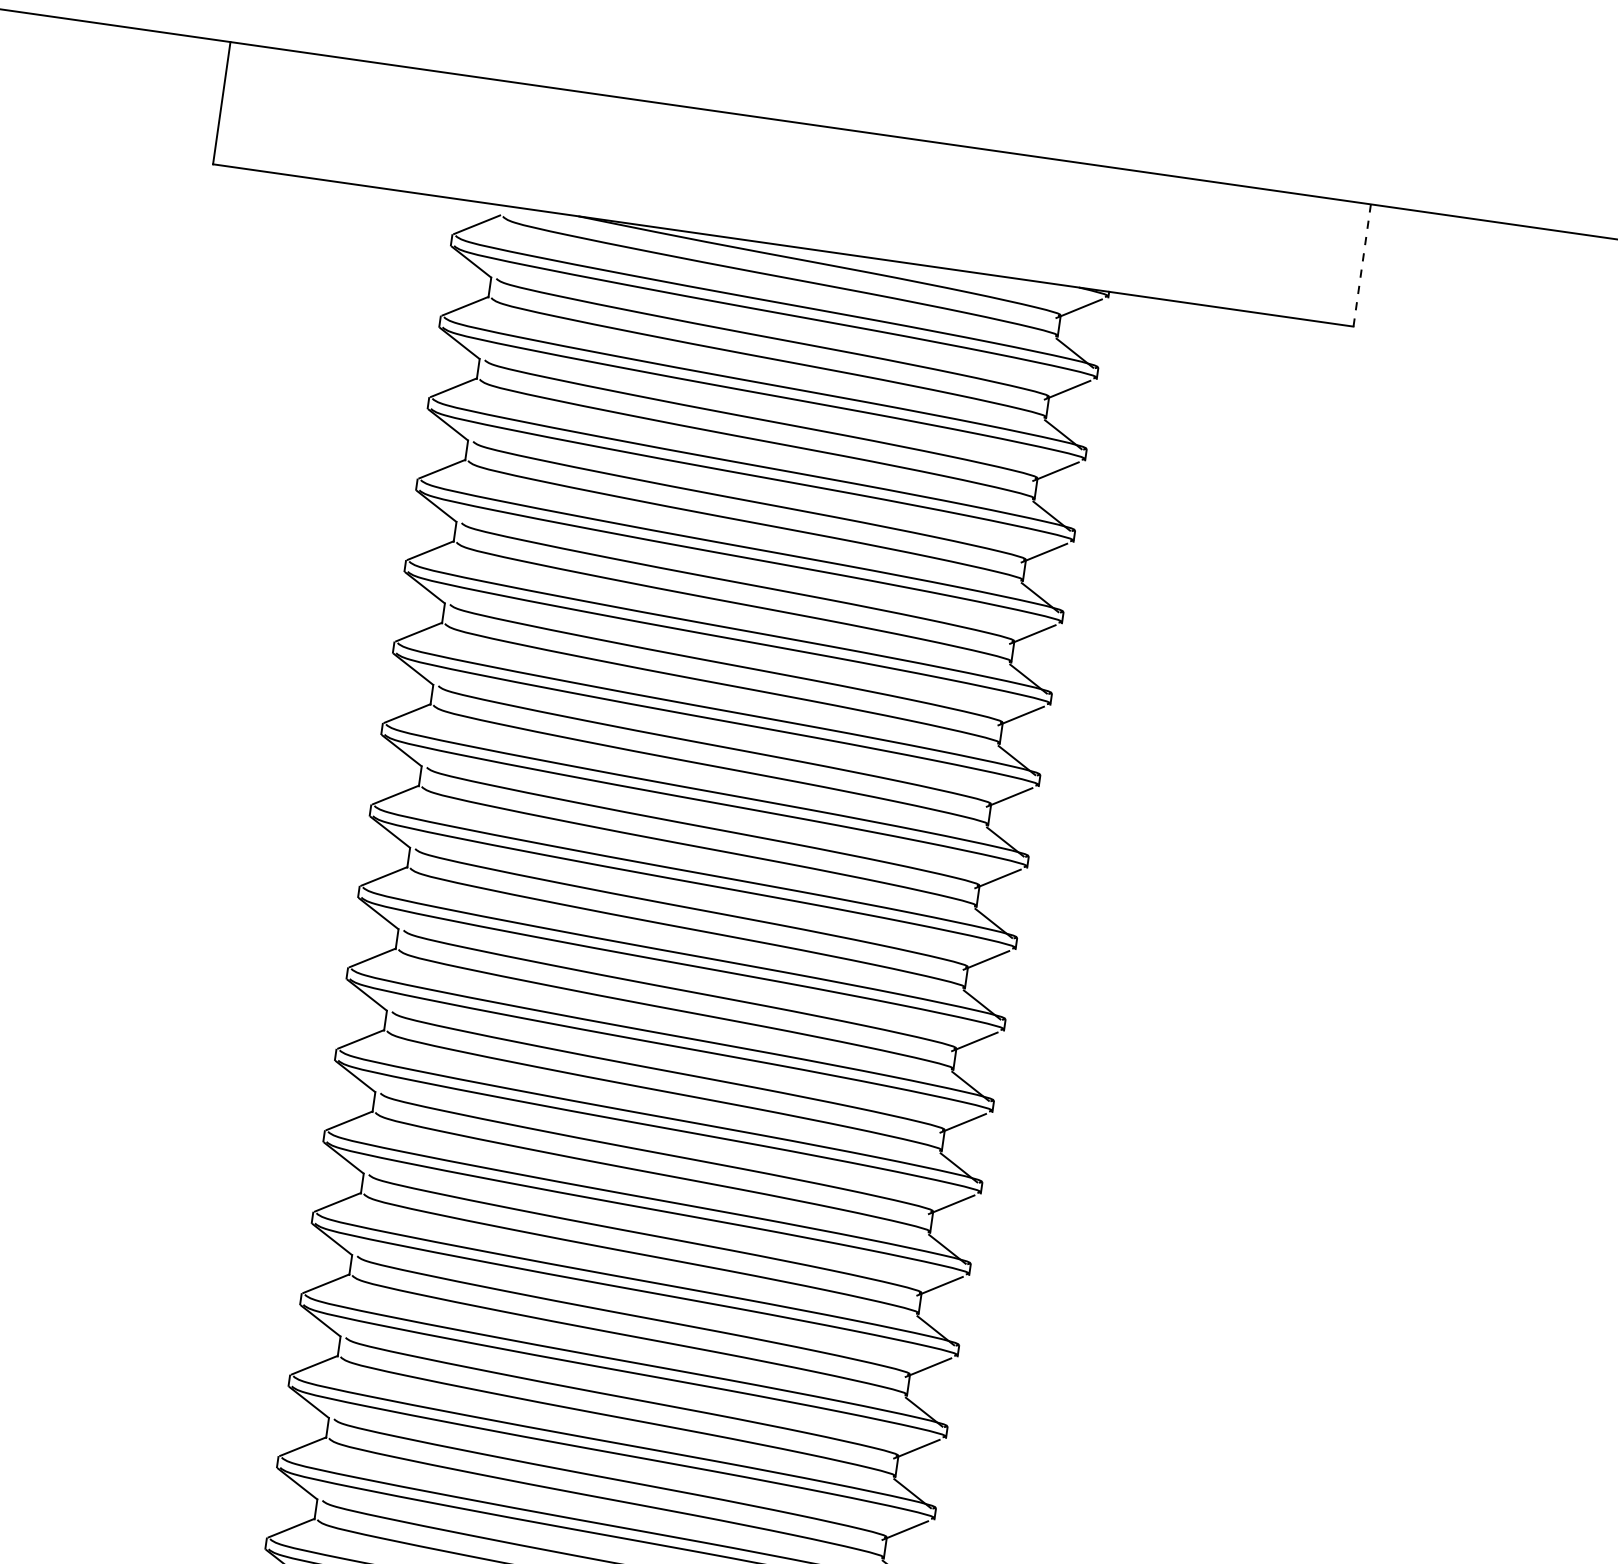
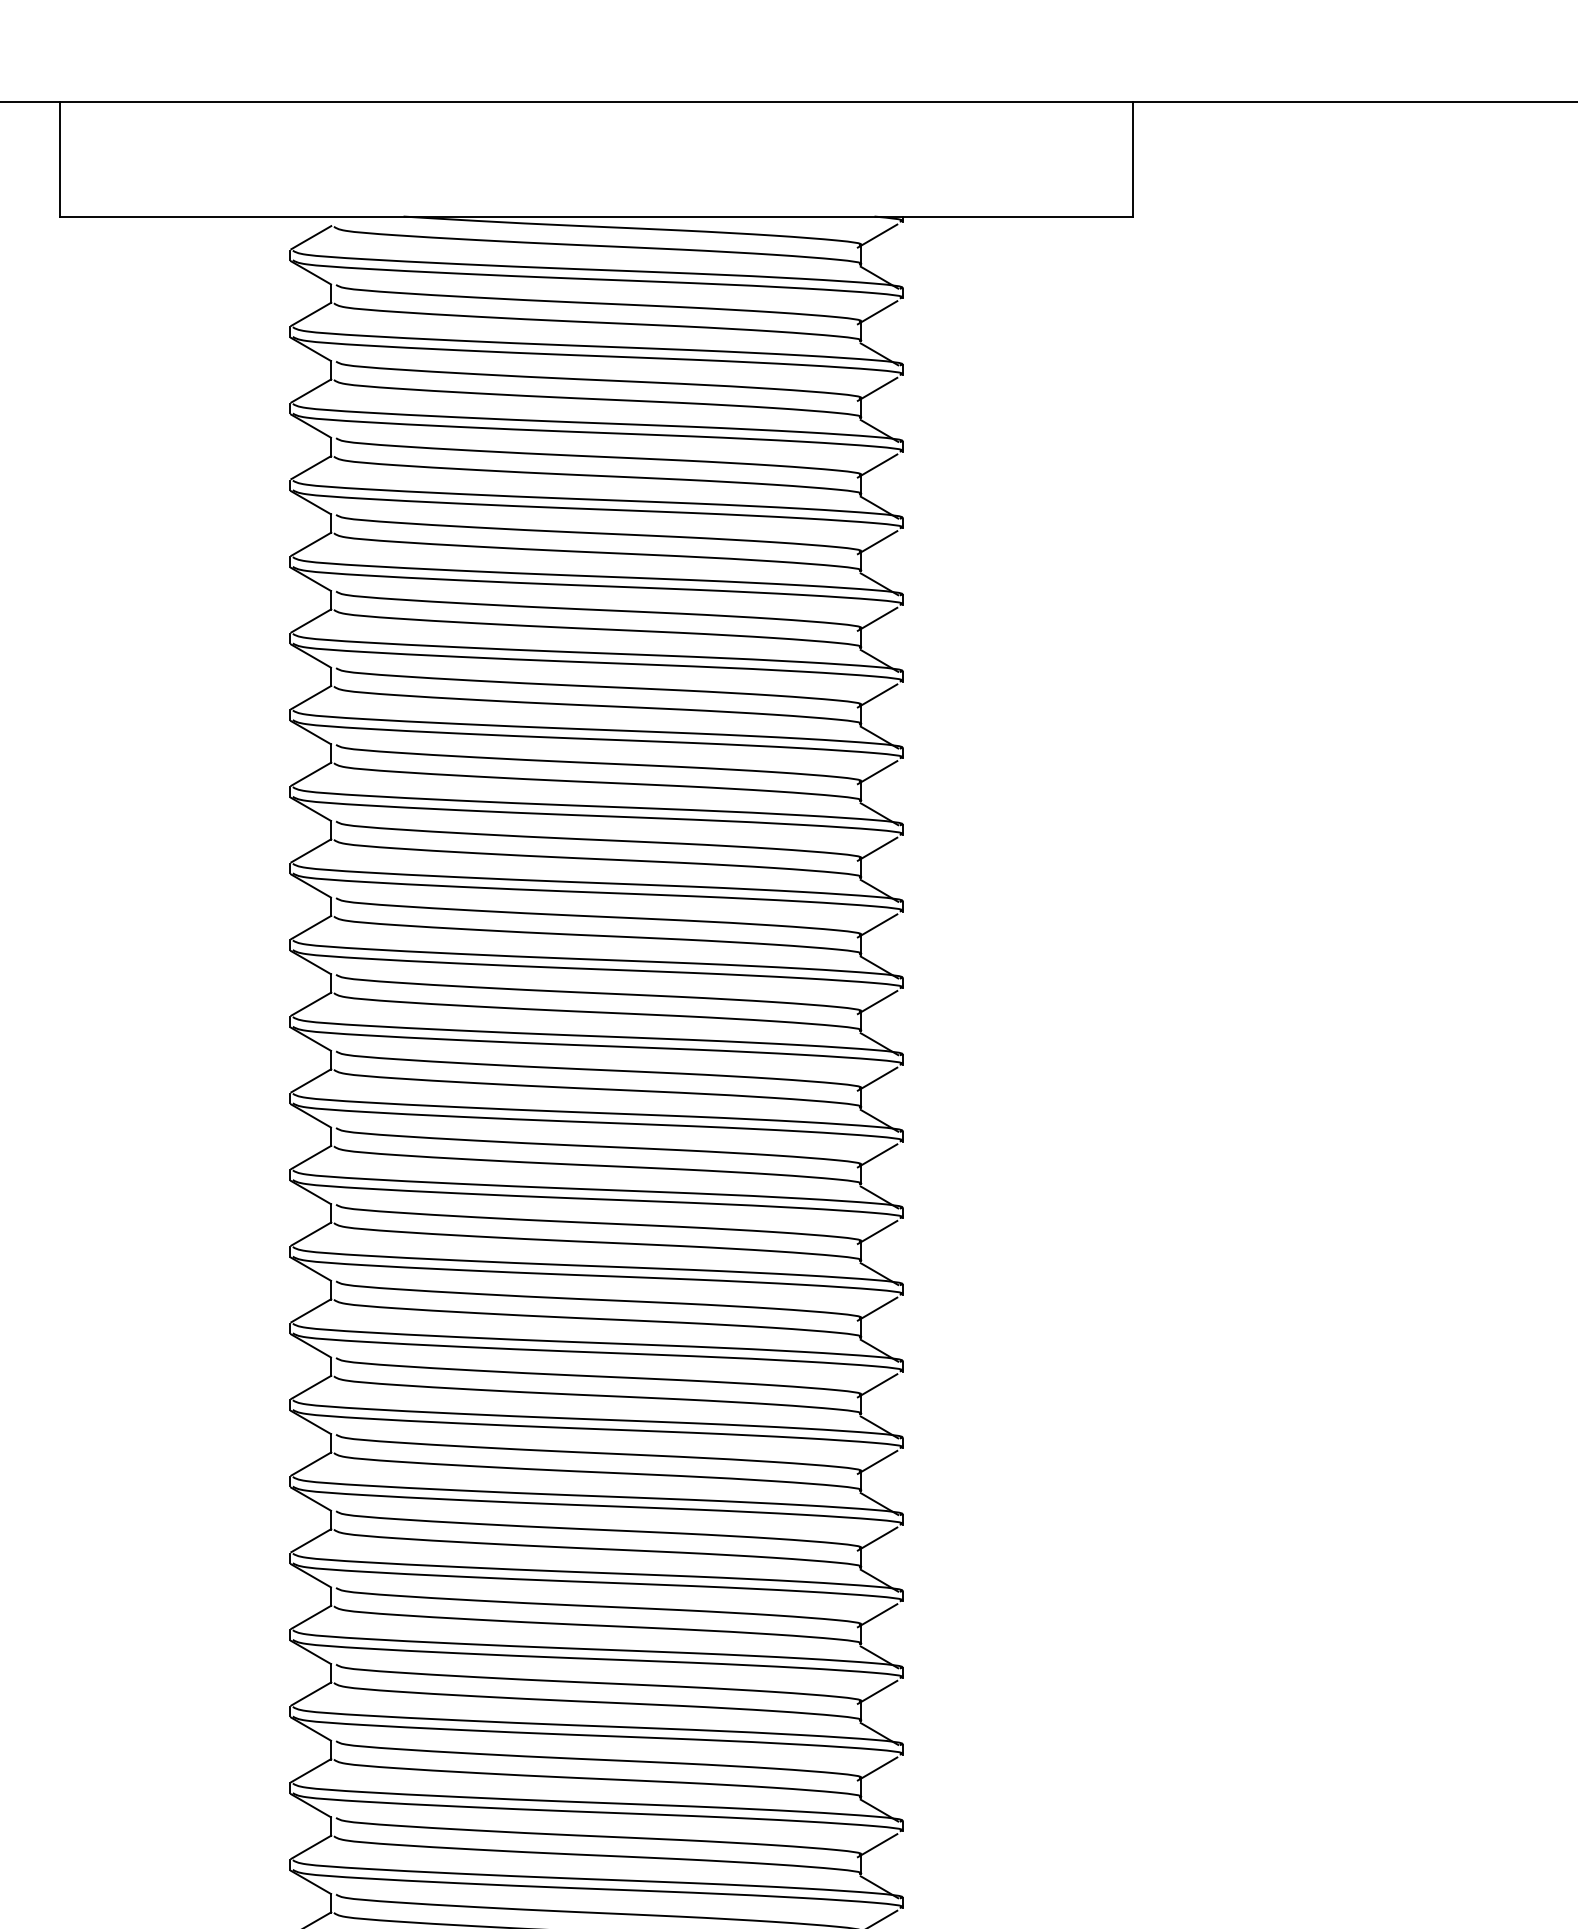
line: (1361, 265) -> (1132, 159), dashed -> solid

